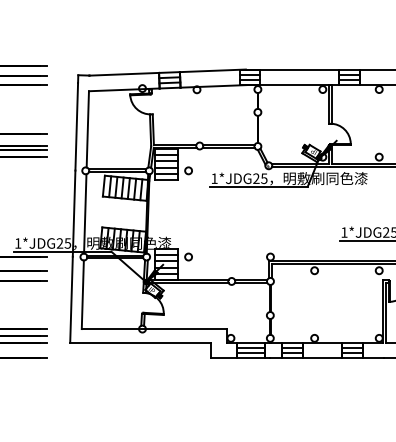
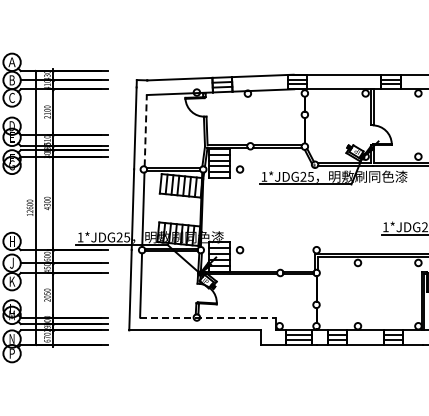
line: (87, 129) -> (145, 130), solid -> dashed
line: (153, 329) -> (207, 317), solid -> dashed

